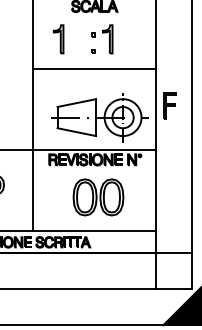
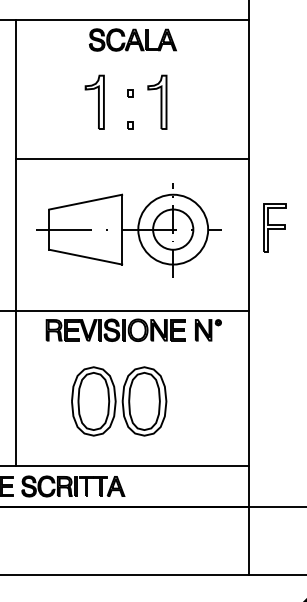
part: (58, 39) -> (94, 102), moved
part: (99, 117) -> (128, 229), moved
part: (98, 197) -> (119, 401), moved

